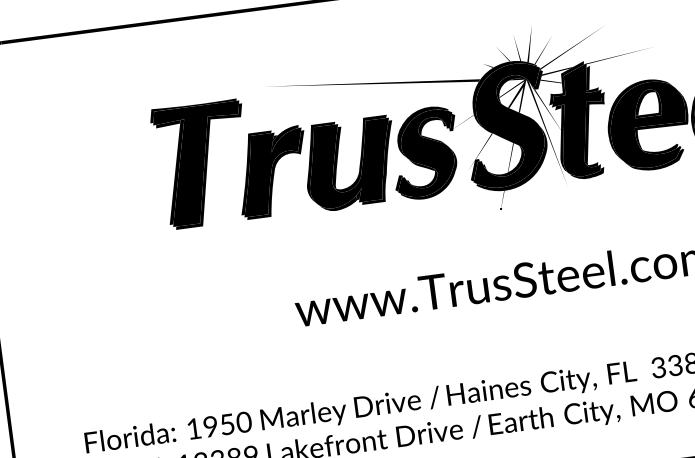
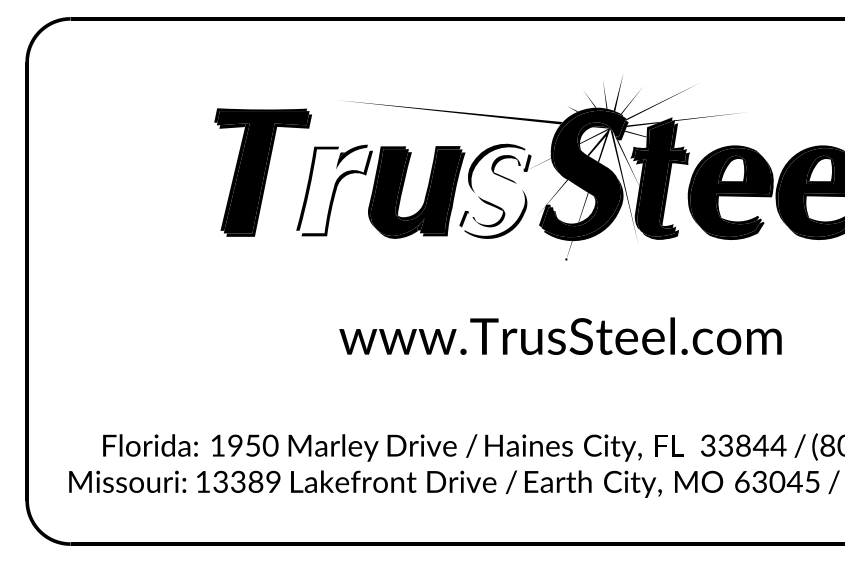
fill: (424, 153) -> (494, 191), removed
fill: (272, 172) -> (334, 190), removed

